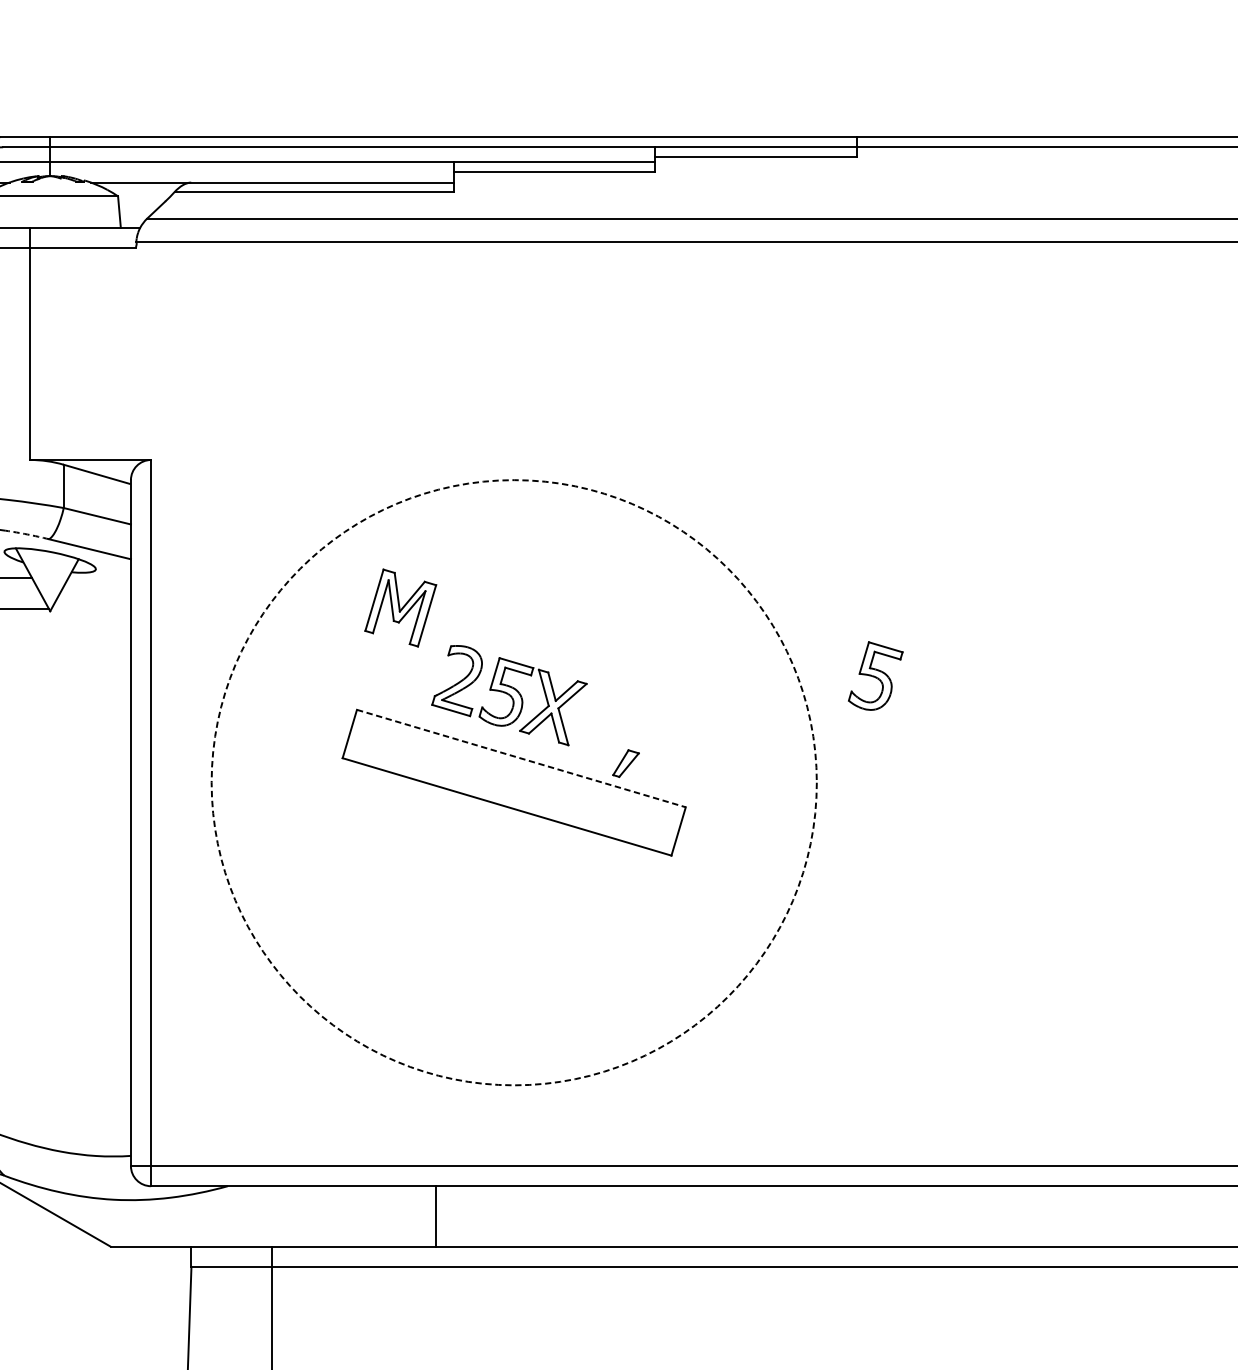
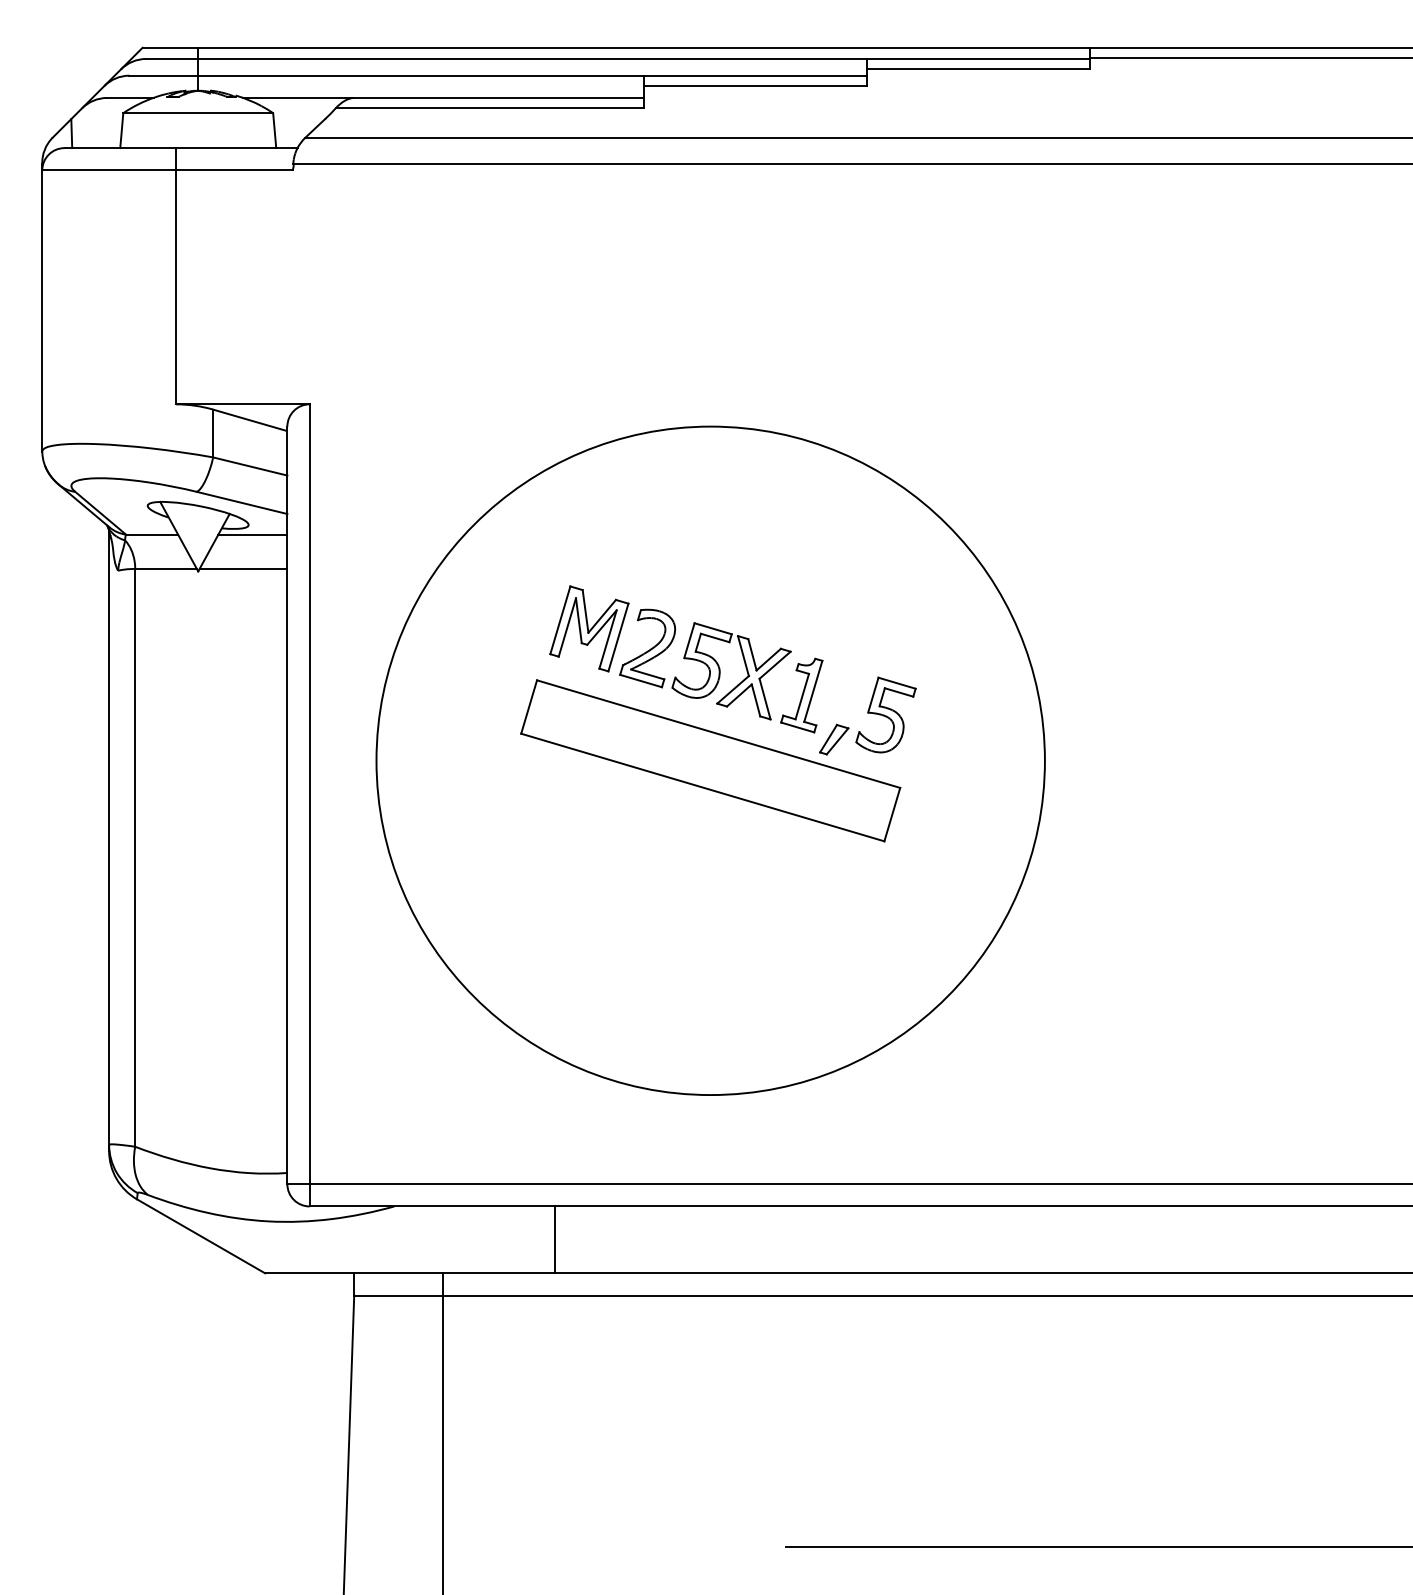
arc: (27, 534) -> (173, 486), dashed -> solid
line: (99, 577) -> (252, 534), added
part: (400, 607) -> (589, 628), moved
line: (91, 608) -> (243, 568), added
part: (875, 675) -> (885, 714), moved
part: (596, 723) -> (801, 695), added
line: (522, 758) -> (719, 734), dashed -> solid
circle: (514, 782) -> (710, 760), dashed -> solid
line: (436, 1216) -> (554, 1239), moved

